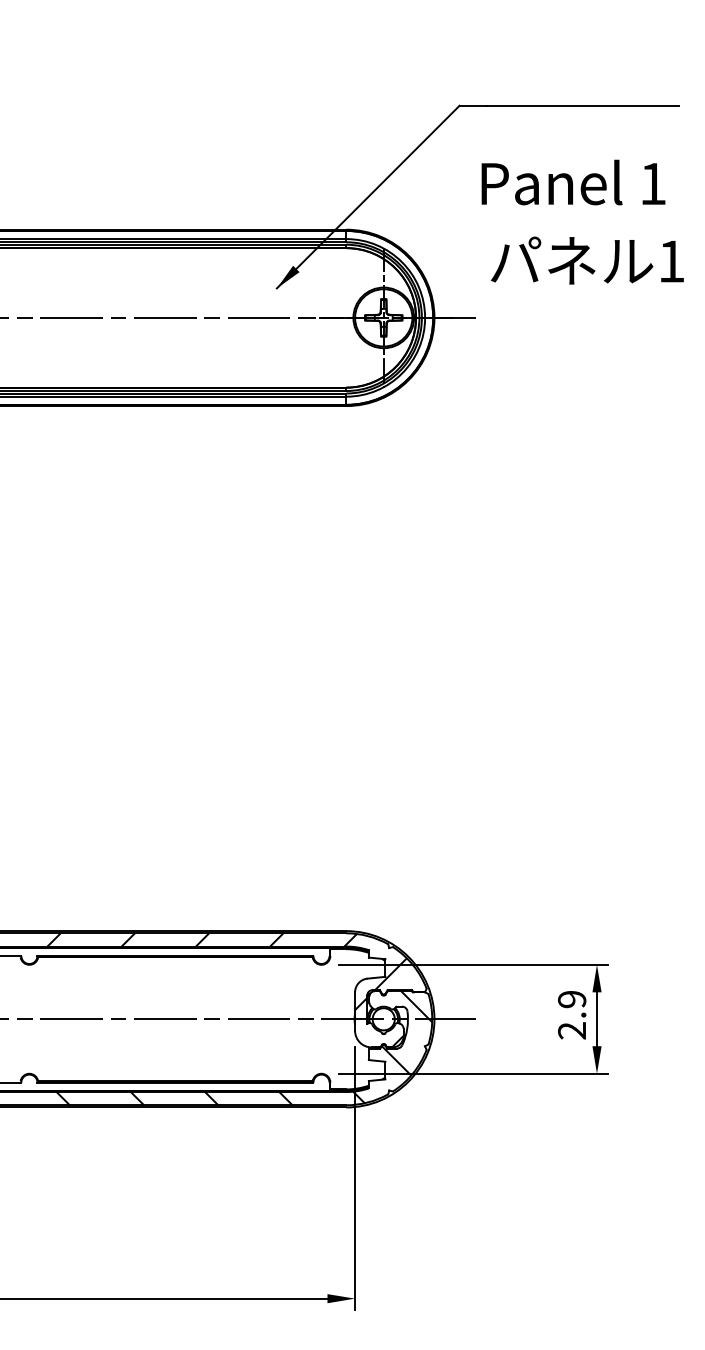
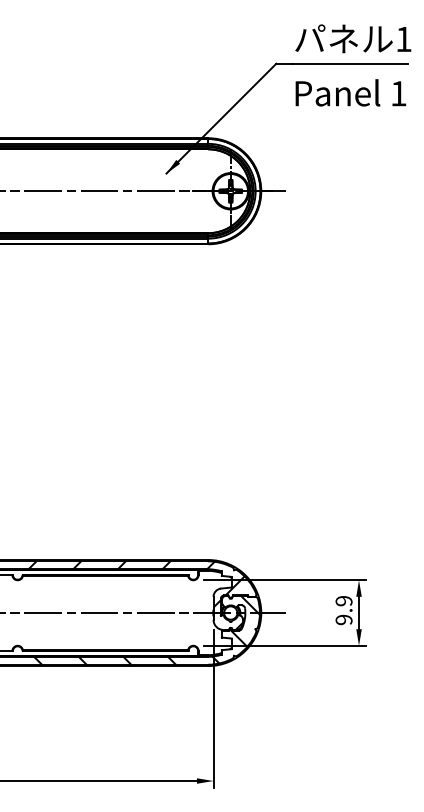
text: (572, 181) -> (350, 92), moved
text: (587, 260) -> (353, 38), moved
text: (572, 1030) -> (344, 619), 2.9 -> 9.9

